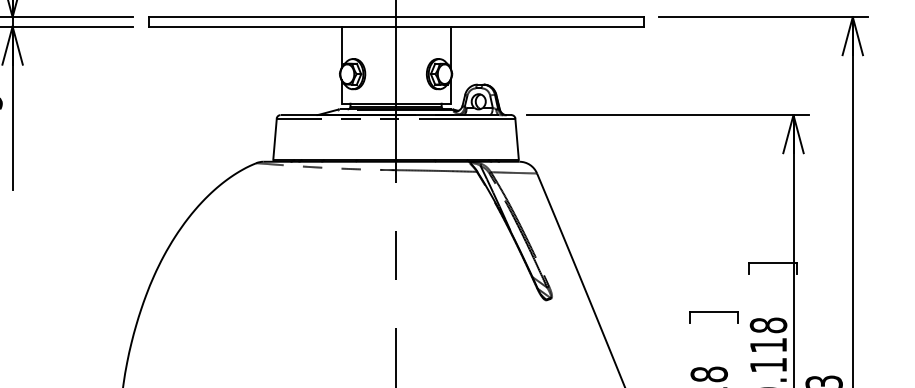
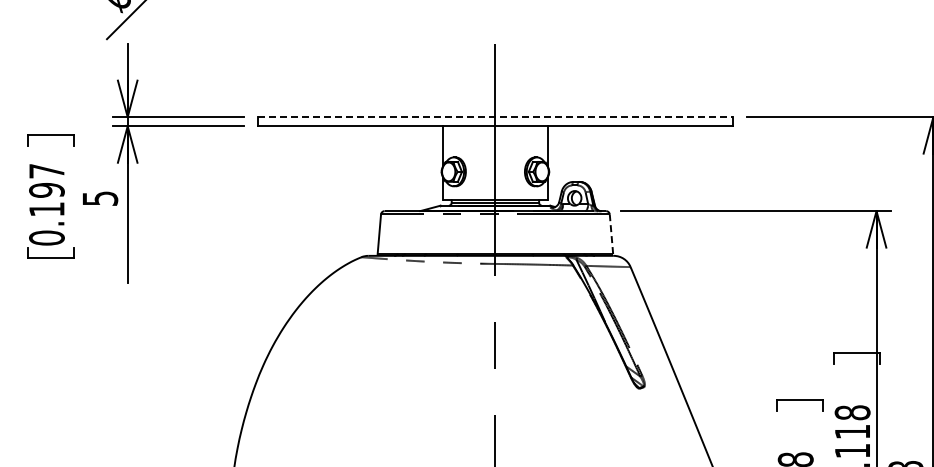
line: (396, 17) -> (495, 117), solid -> dashed
line: (517, 139) -> (611, 234), solid -> dashed

